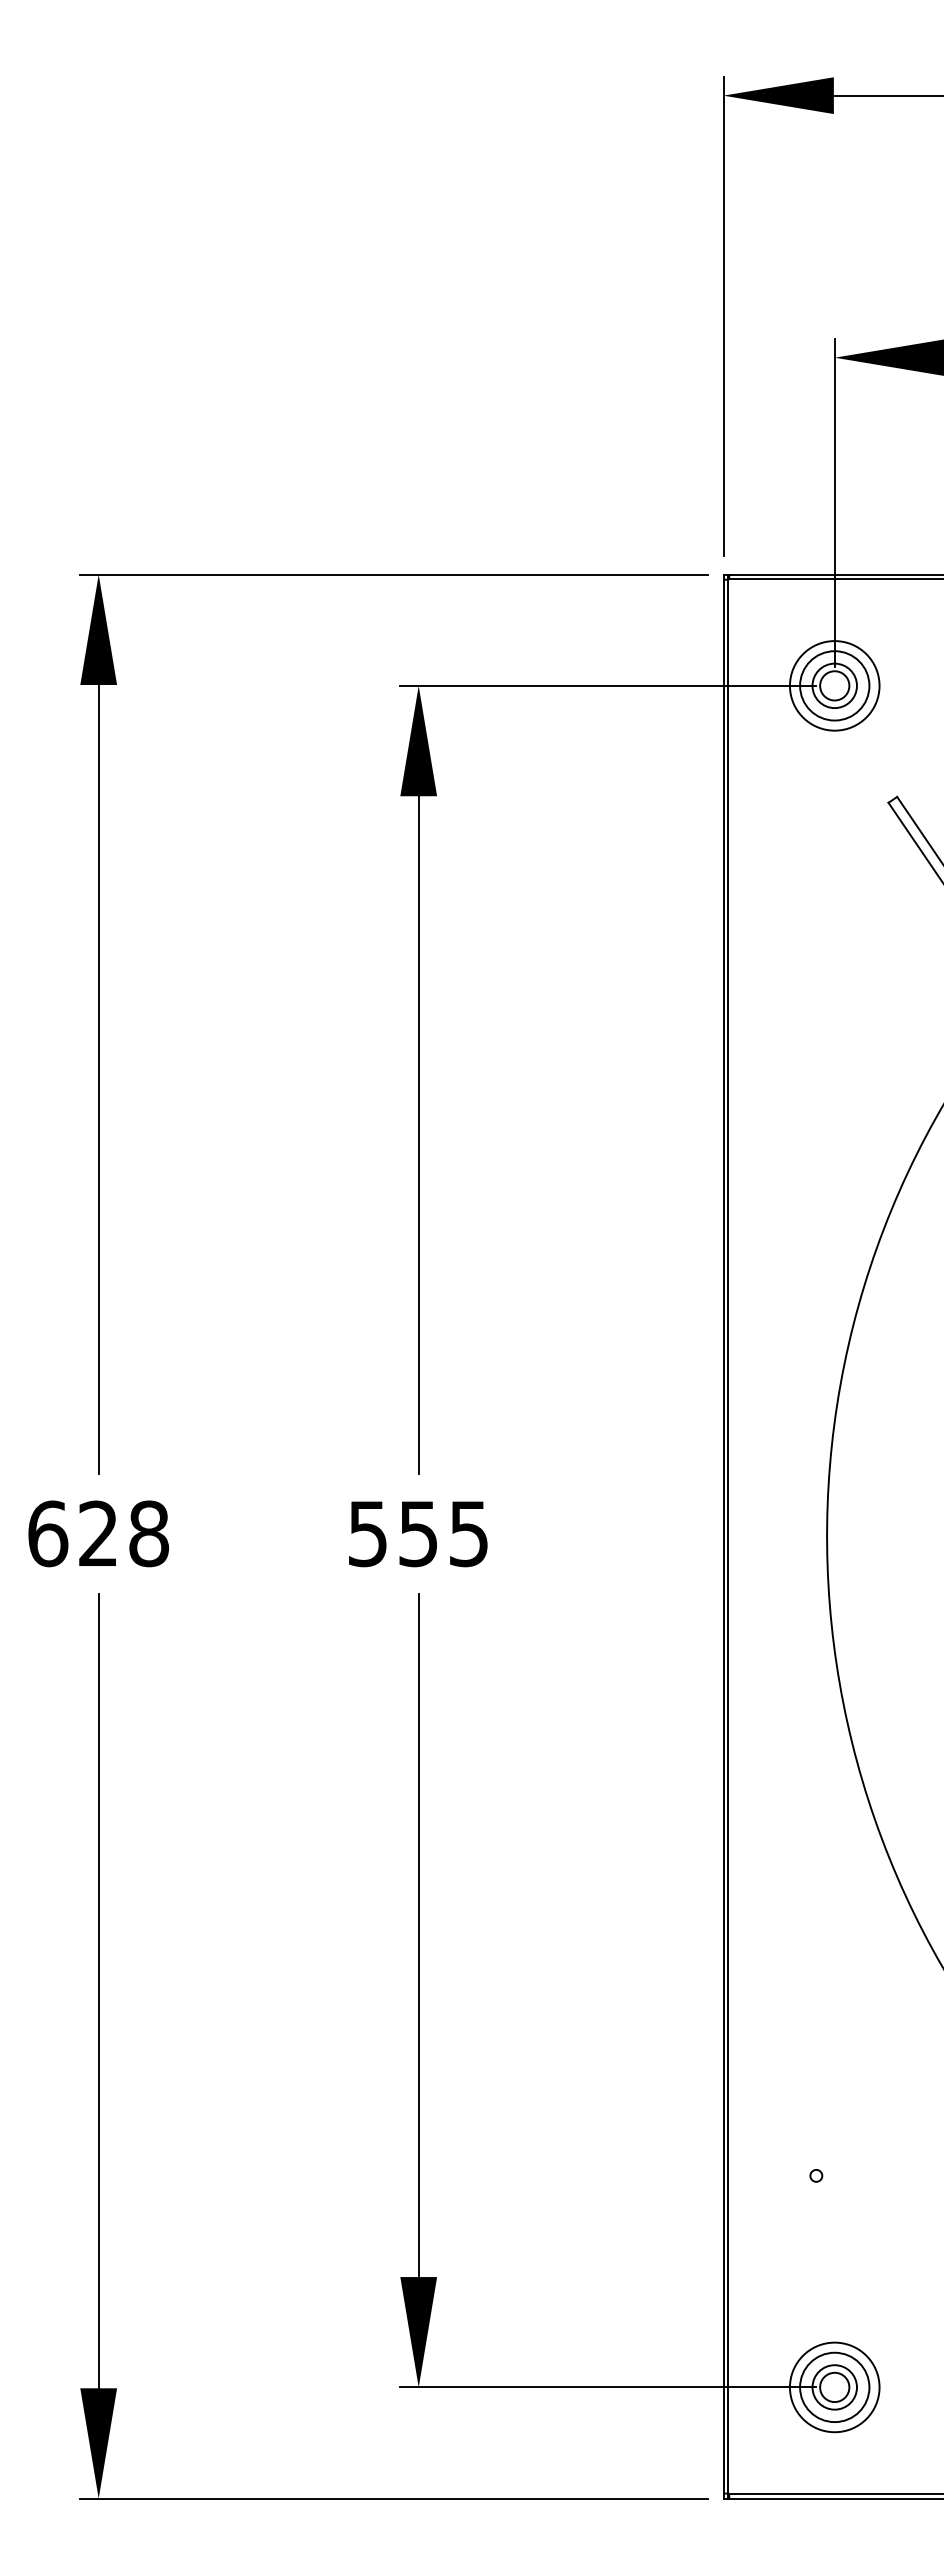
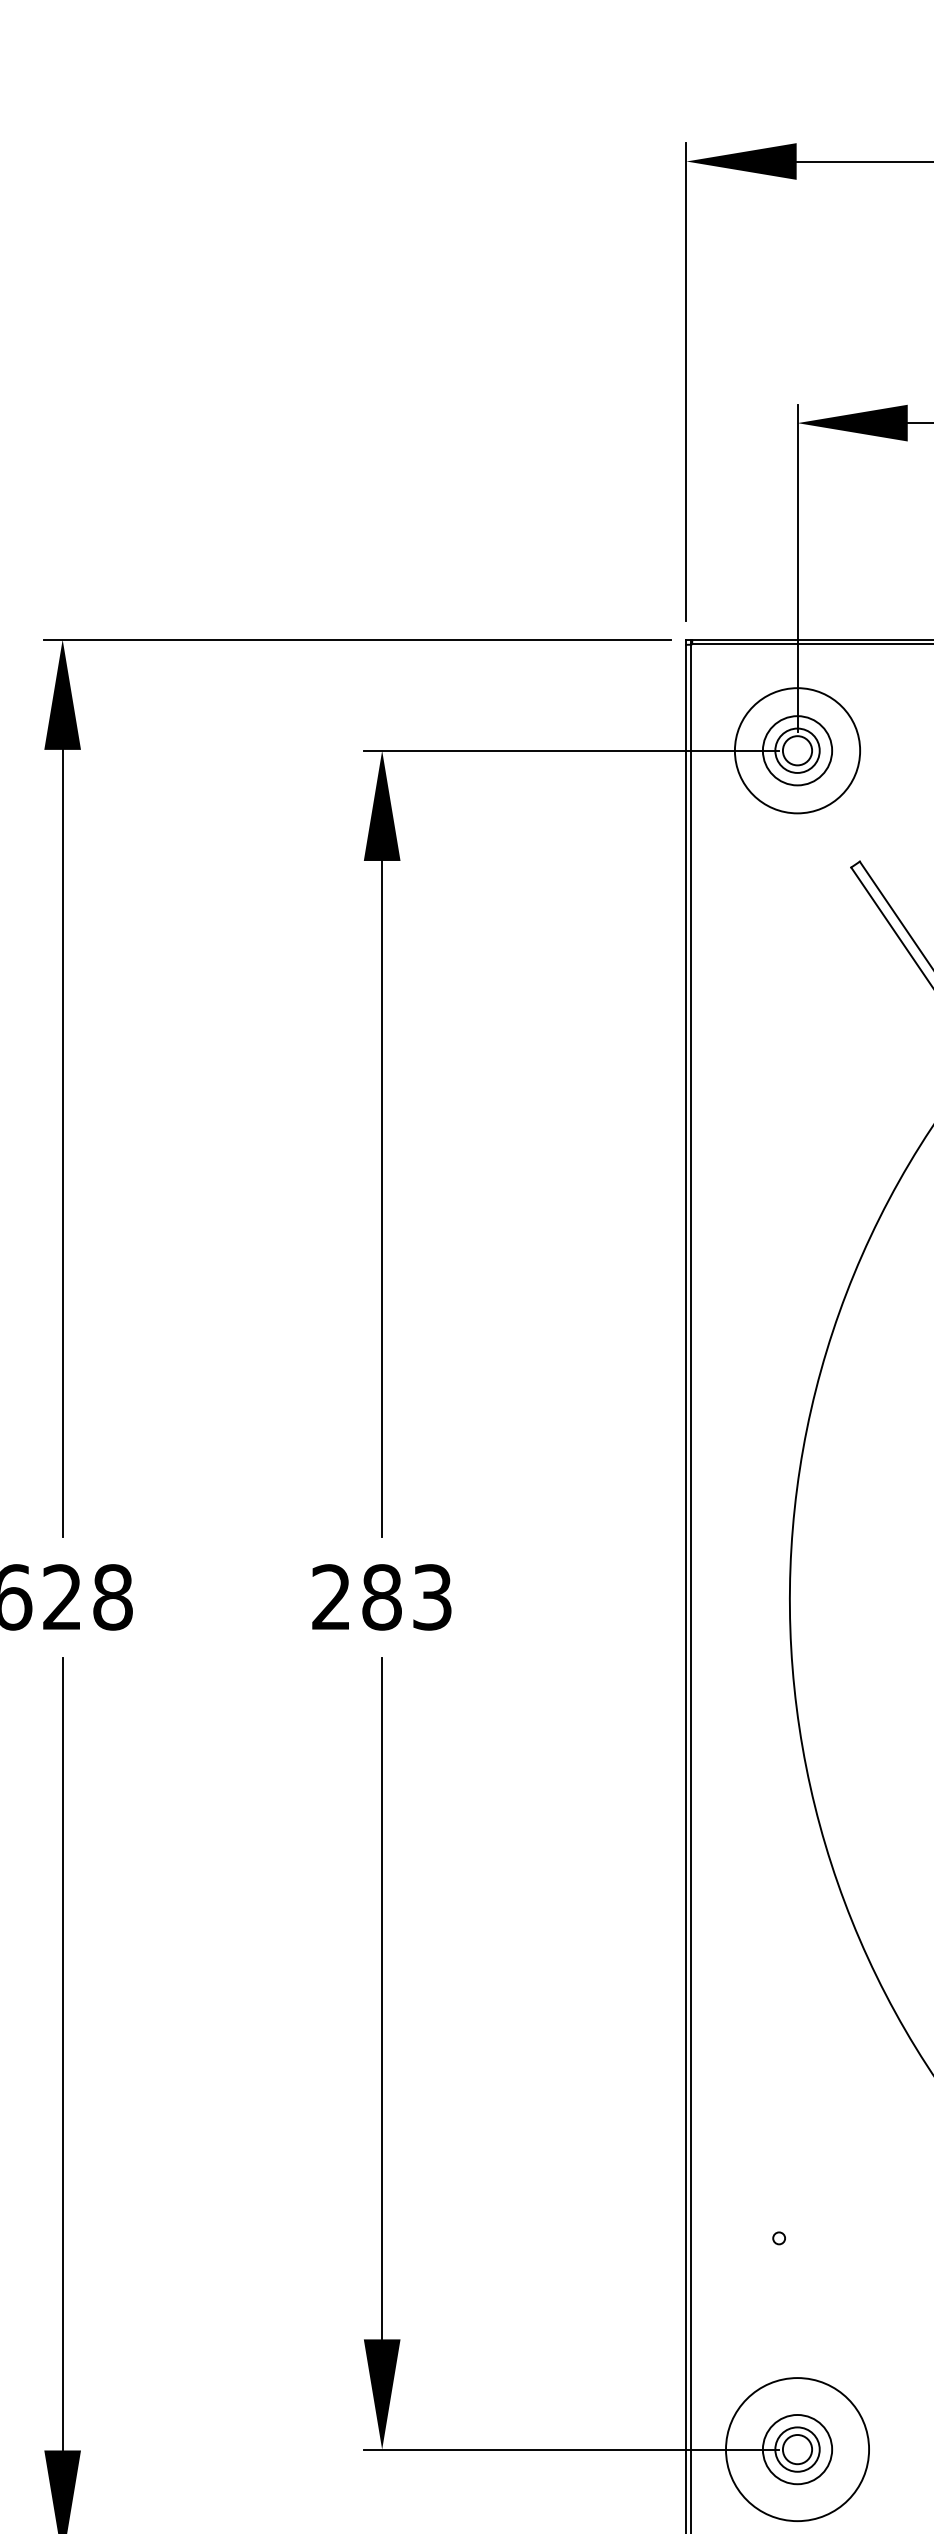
circle: (834, 685) -> (797, 750), size x1.4
text: (418, 1533) -> (381, 1597), 555 -> 283
circle: (834, 2387) -> (797, 2449), size x1.6

